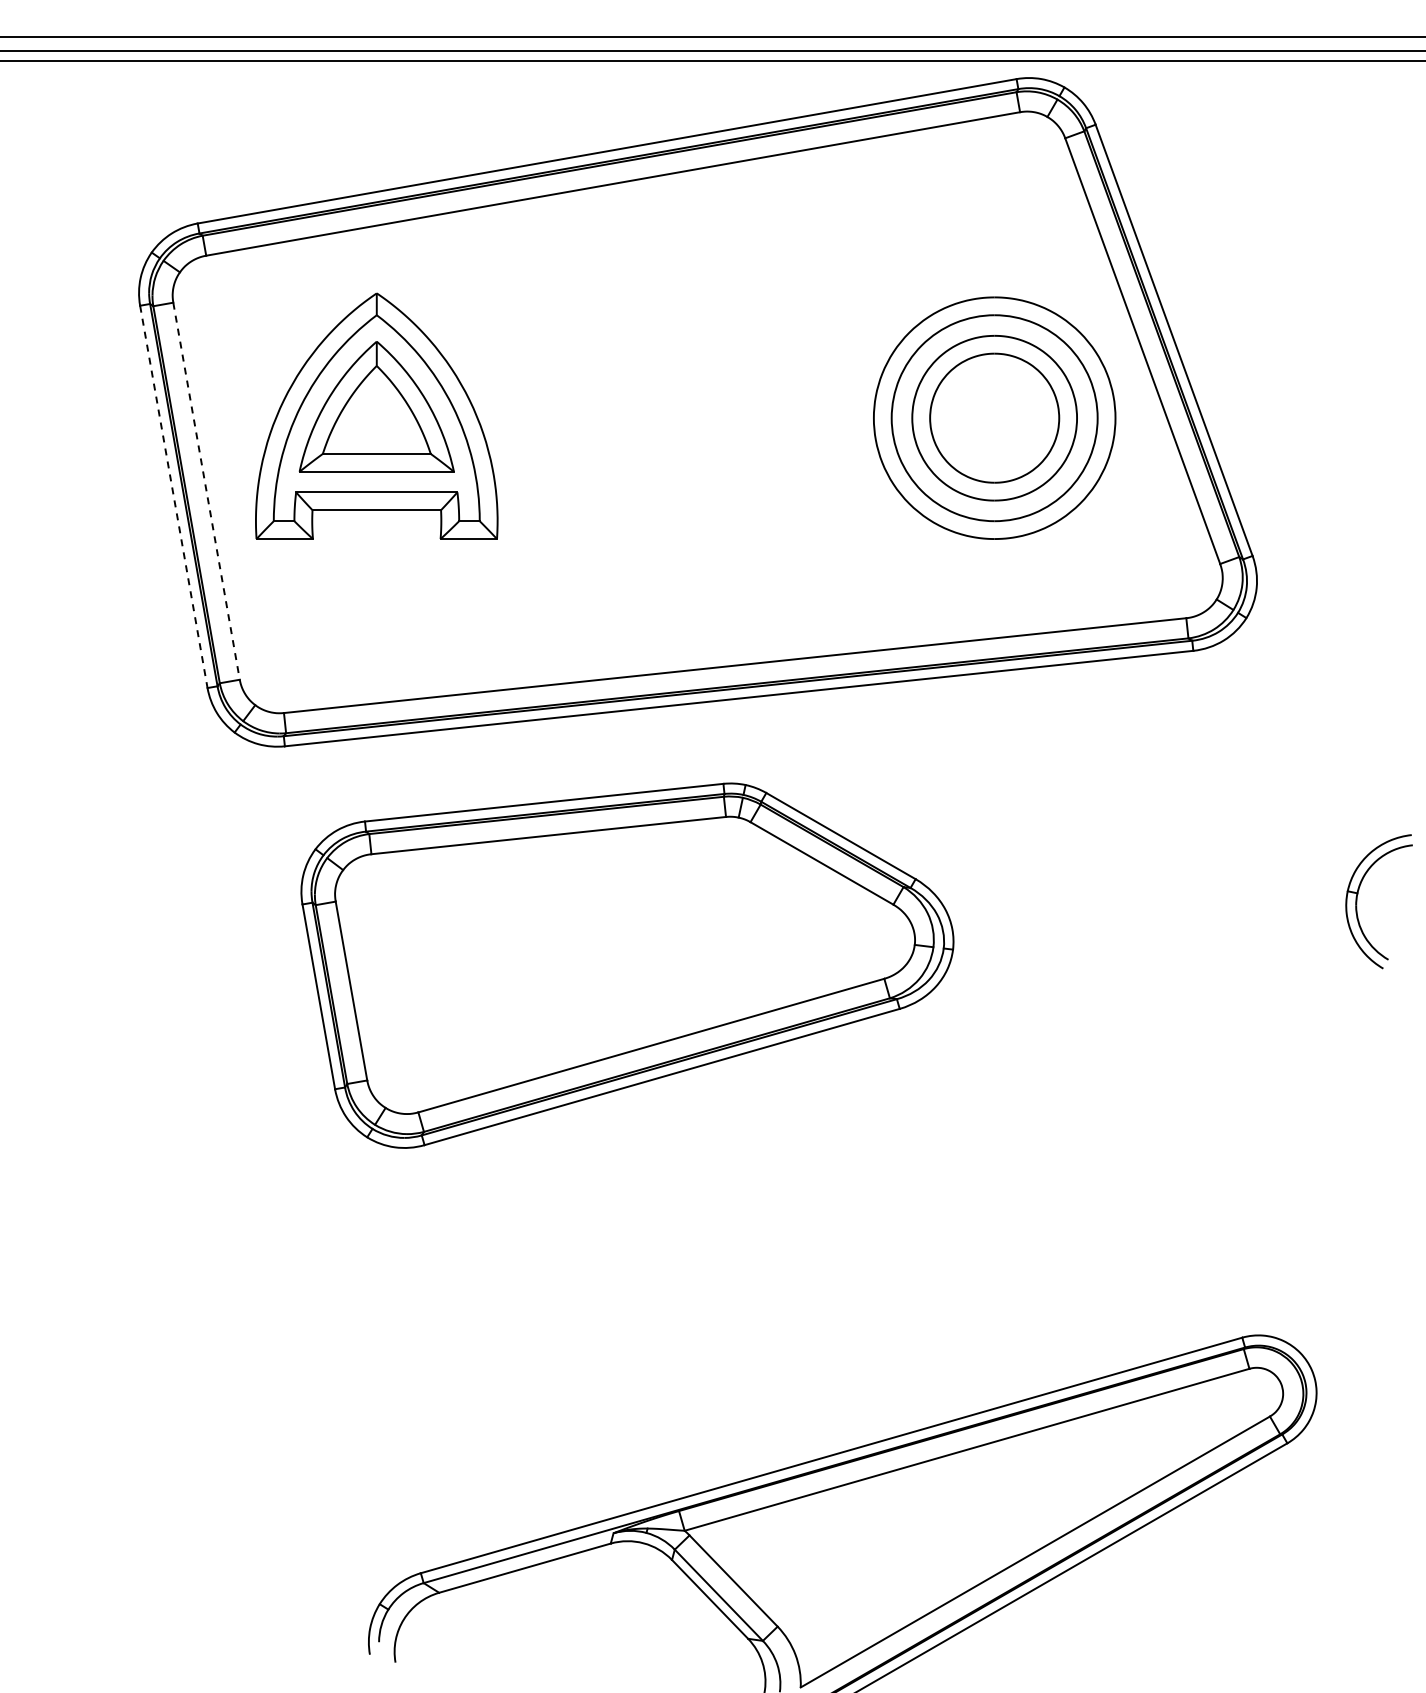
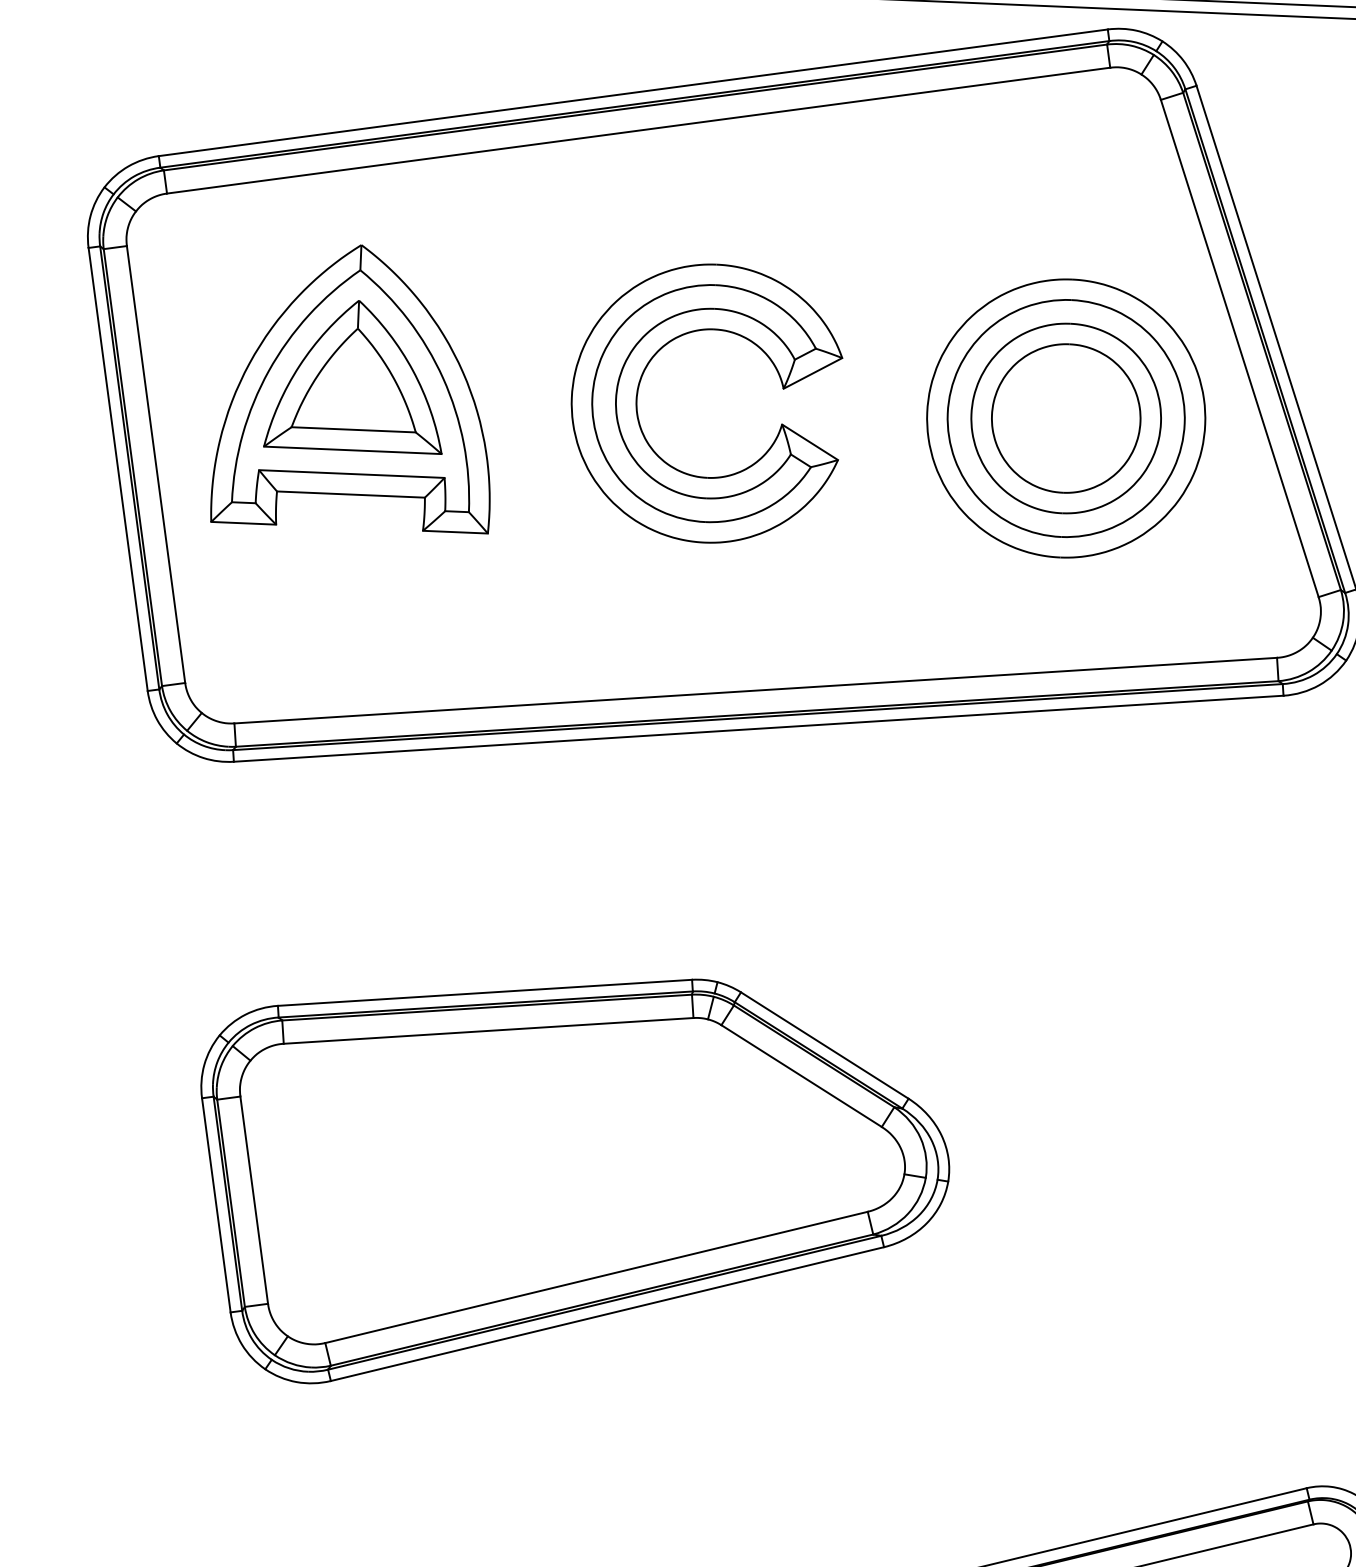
part: (624, 402) -> (641, 382), added
line: (206, 491) -> (155, 464), dashed -> solid
line: (173, 497) -> (117, 470), dashed -> solid
part: (627, 965) -> (572, 1184), moved

